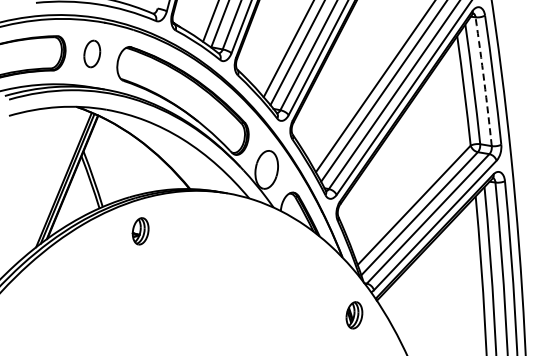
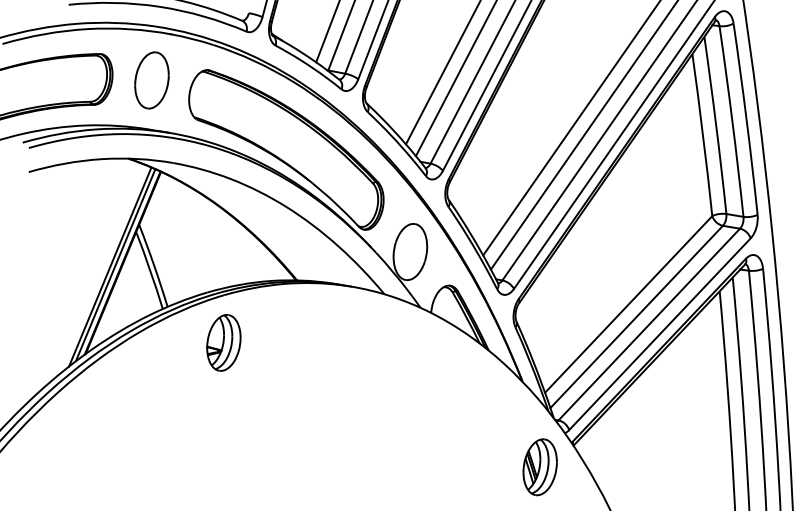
part: (92, 53) -> (152, 79), size x1.43
arc: (484, 81) -> (732, 121), dashed -> solid
part: (140, 231) -> (223, 343), size x1.43
part: (354, 315) -> (540, 467), size x1.43

